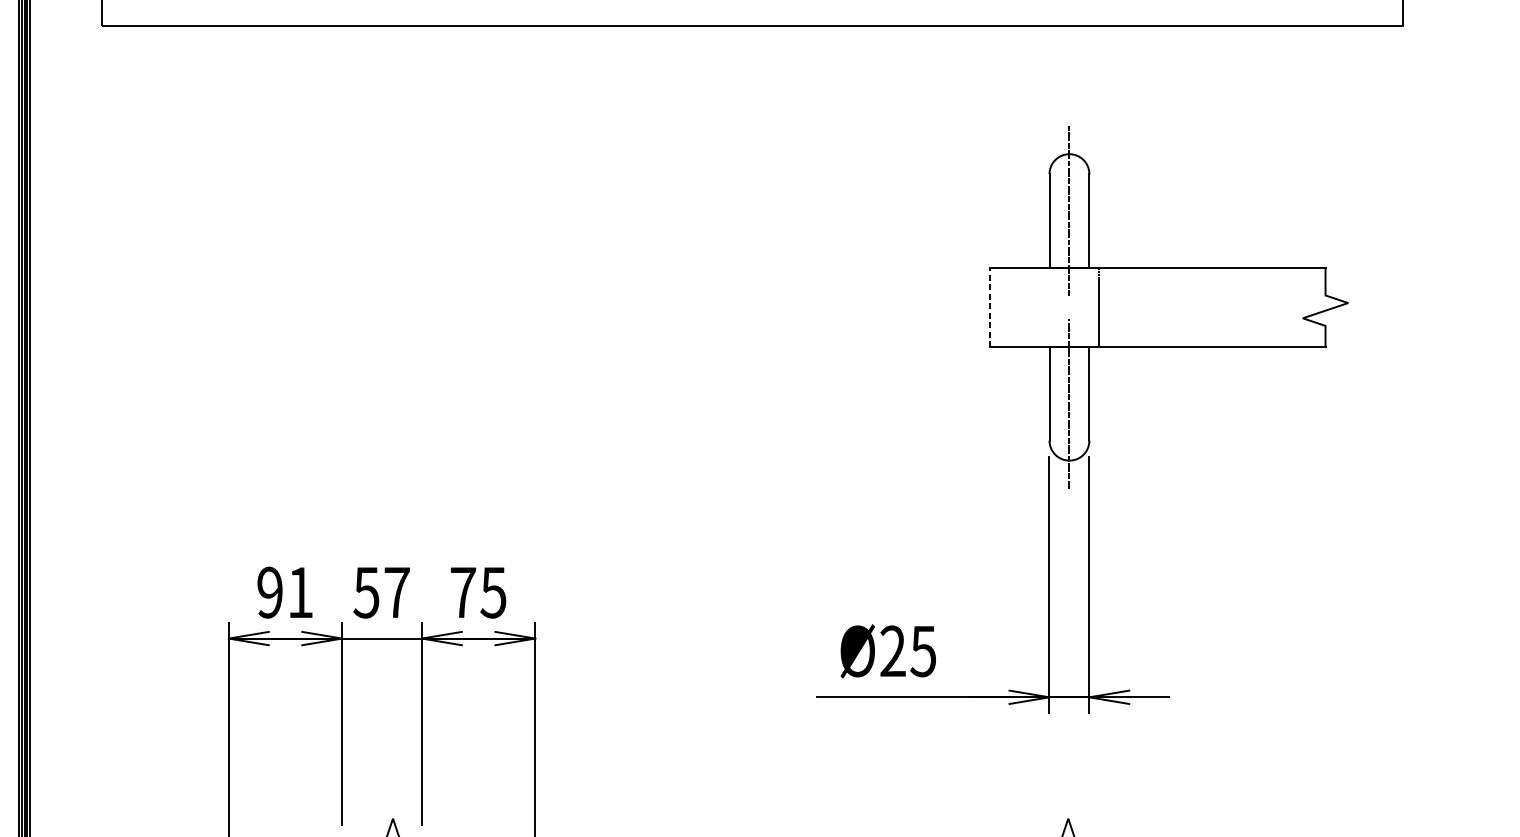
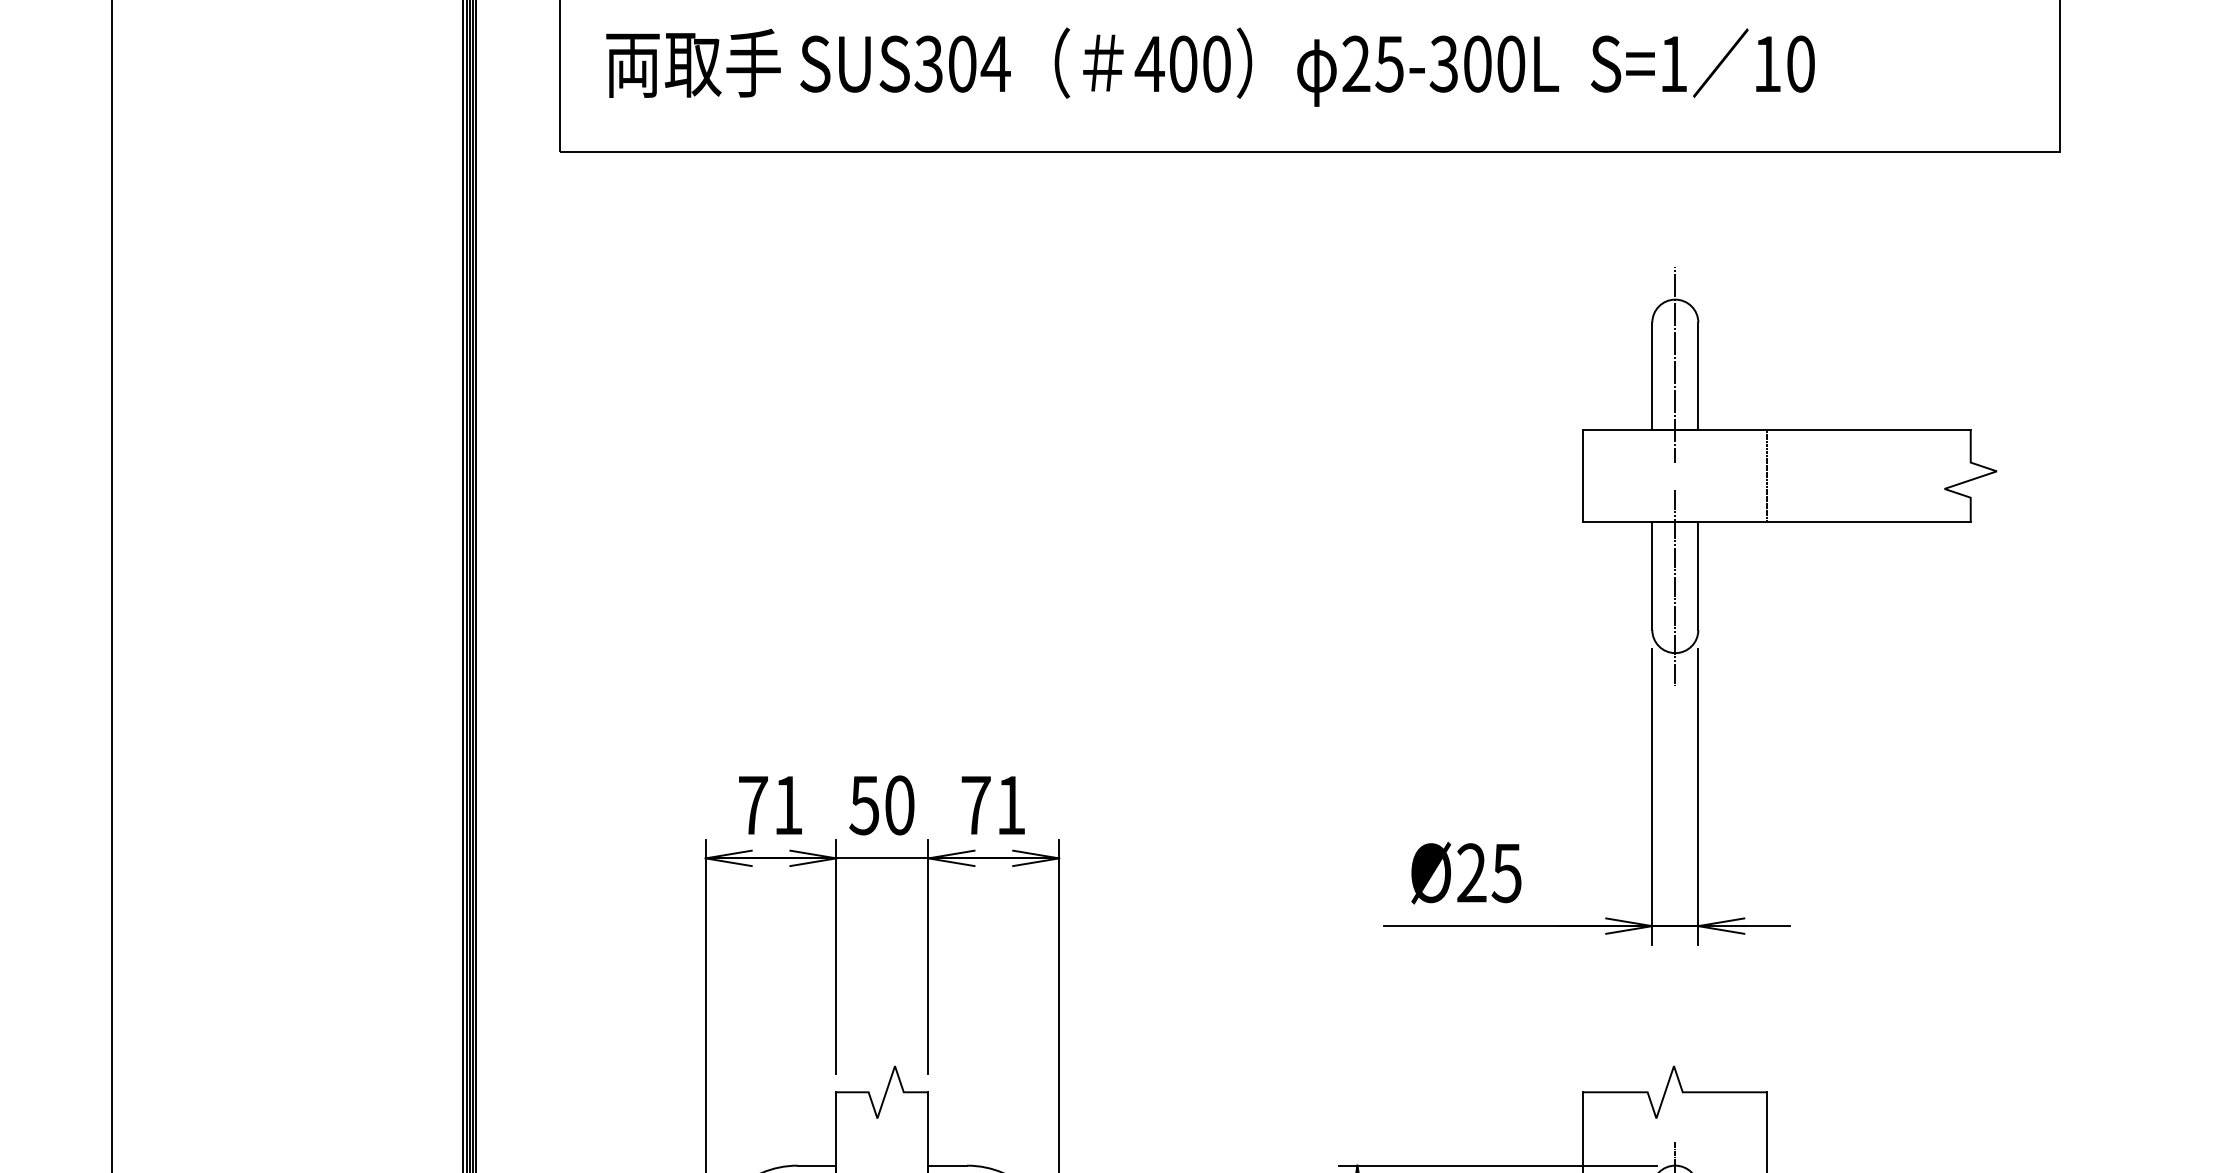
line: (989, 306) -> (1583, 475), dashed -> solid
line: (1099, 307) -> (1767, 476), moved
text: (269, 592) -> (752, 805), 91 -> 71
text: (396, 592) -> (899, 805), 57 -> 50
text: (493, 592) -> (1010, 805), 75 -> 71

